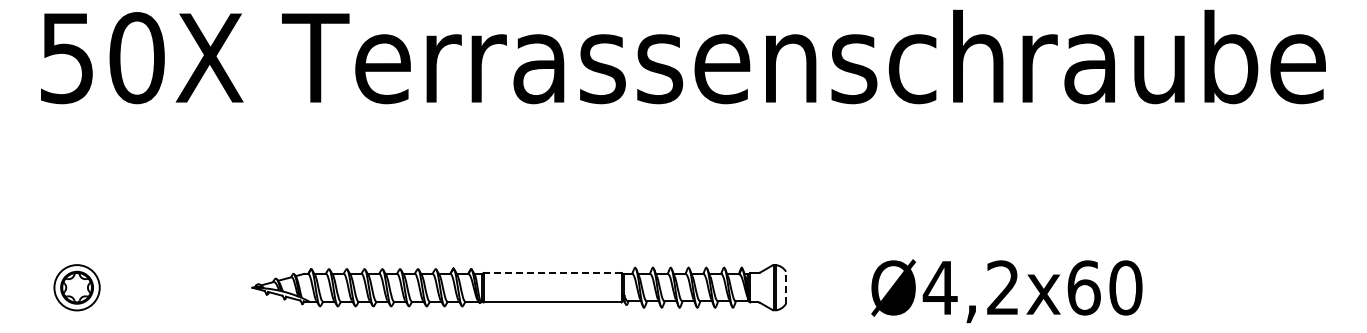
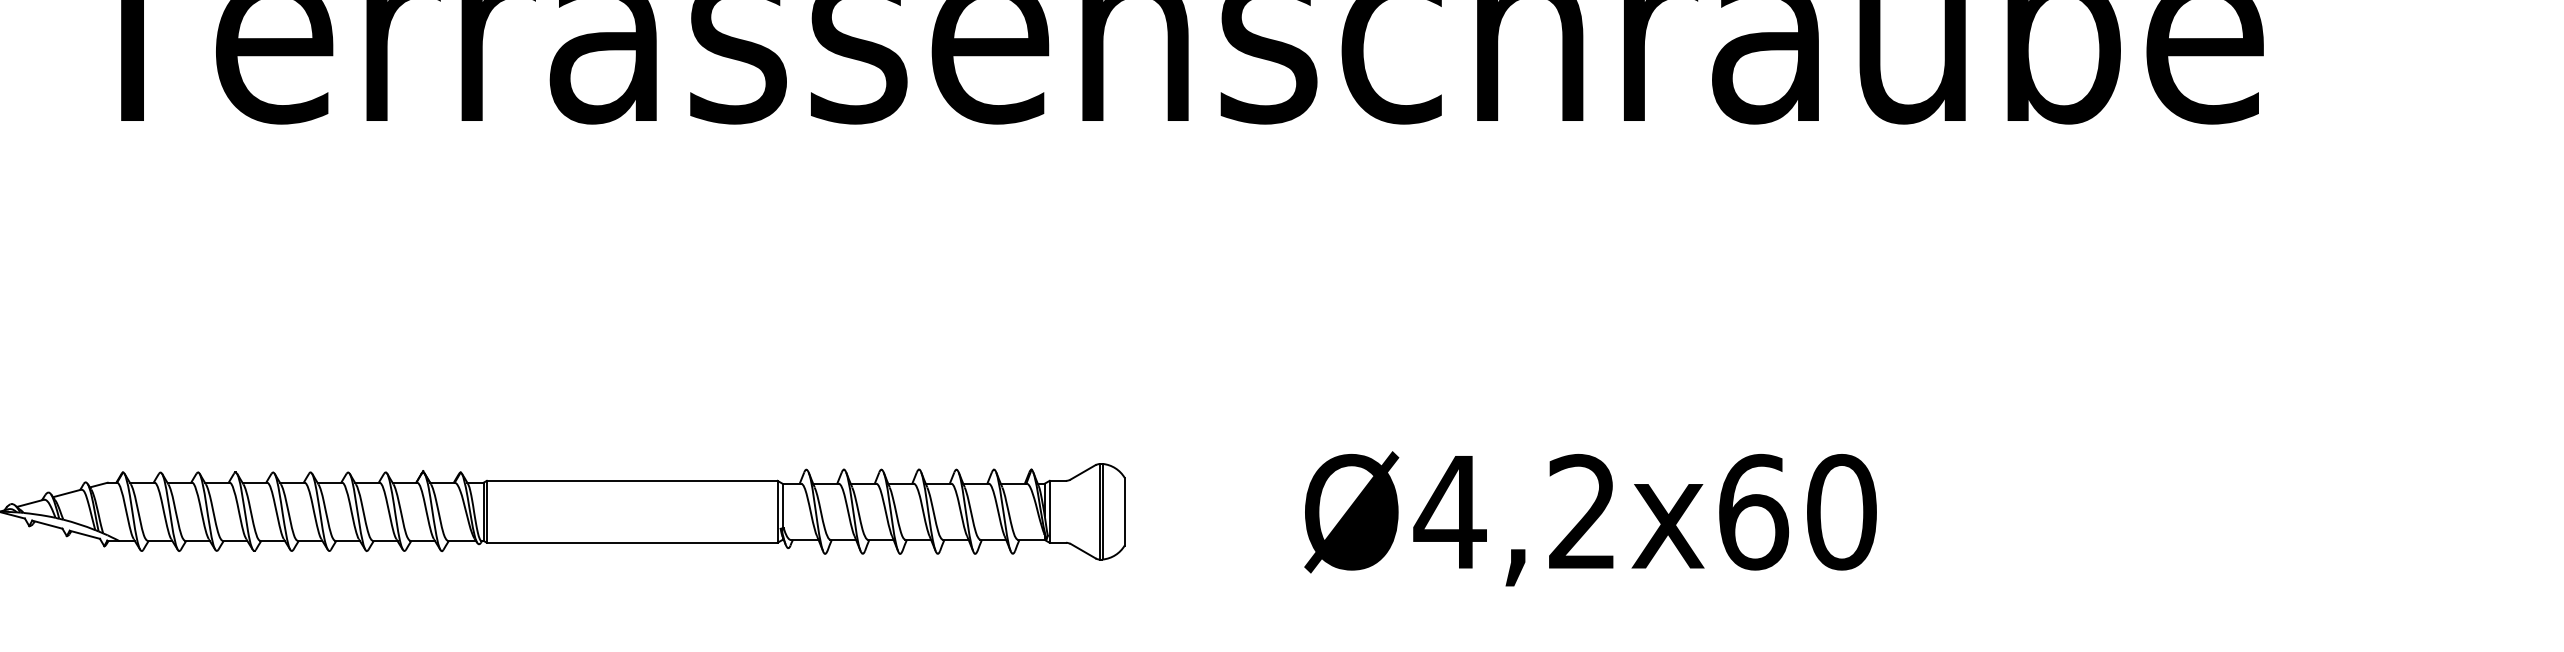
line: (552, 273) -> (632, 481), dashed -> solid
line: (786, 287) -> (1125, 511), dashed -> solid

